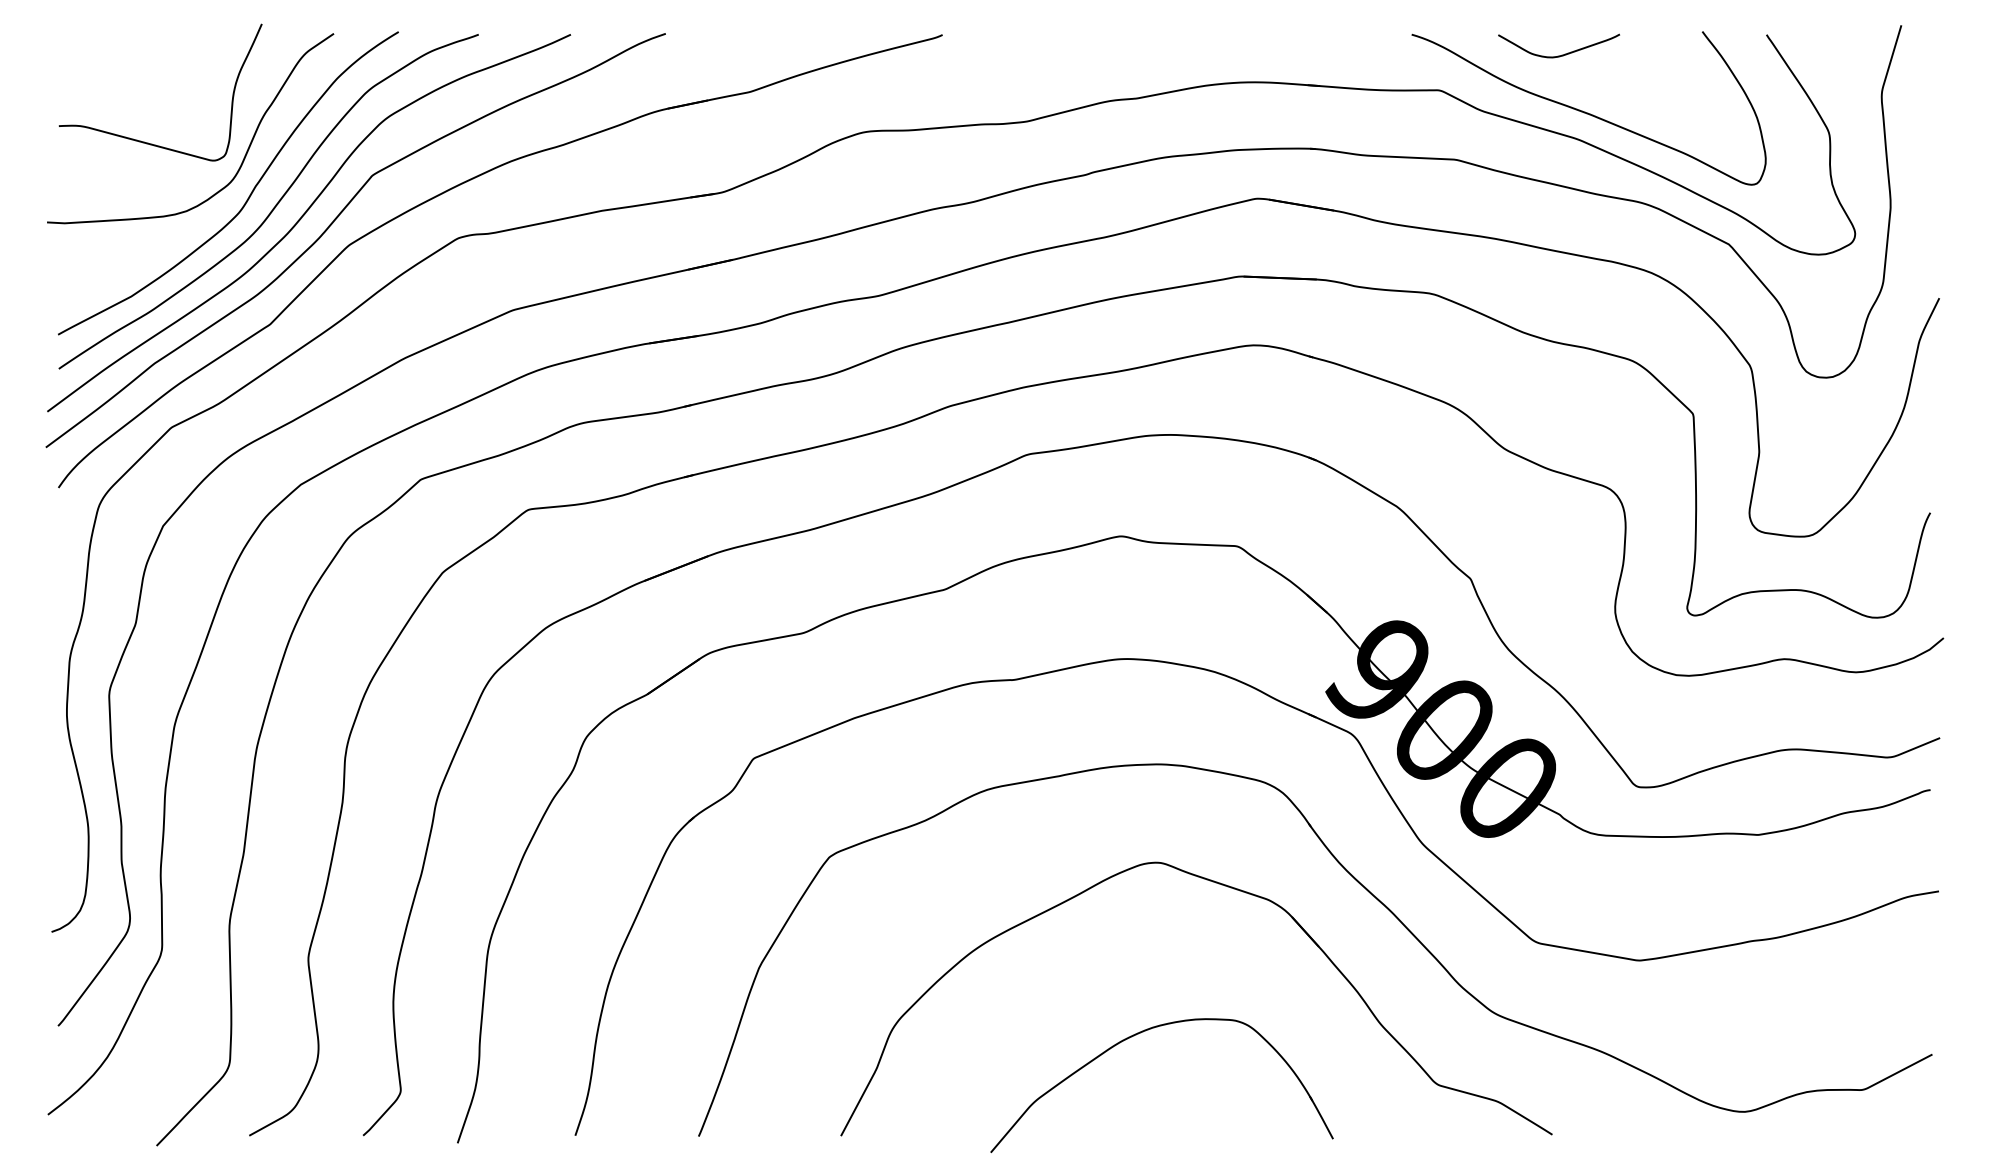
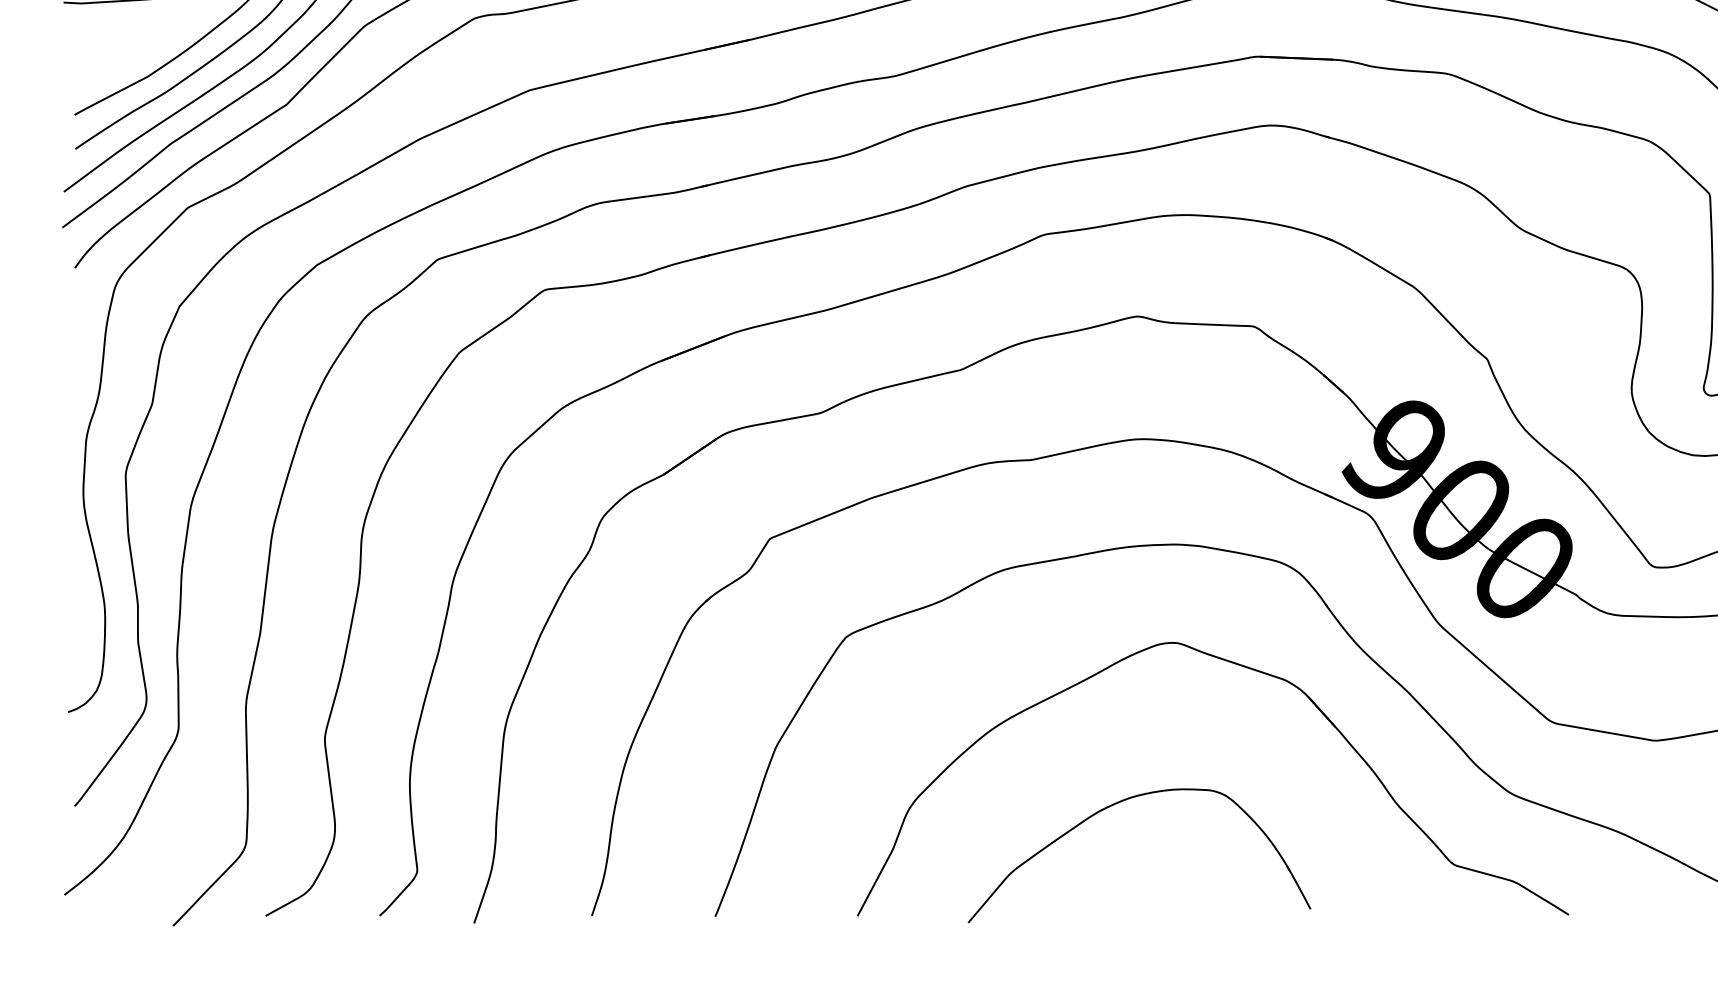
part: (1136, 1035) -> (1114, 805), moved

